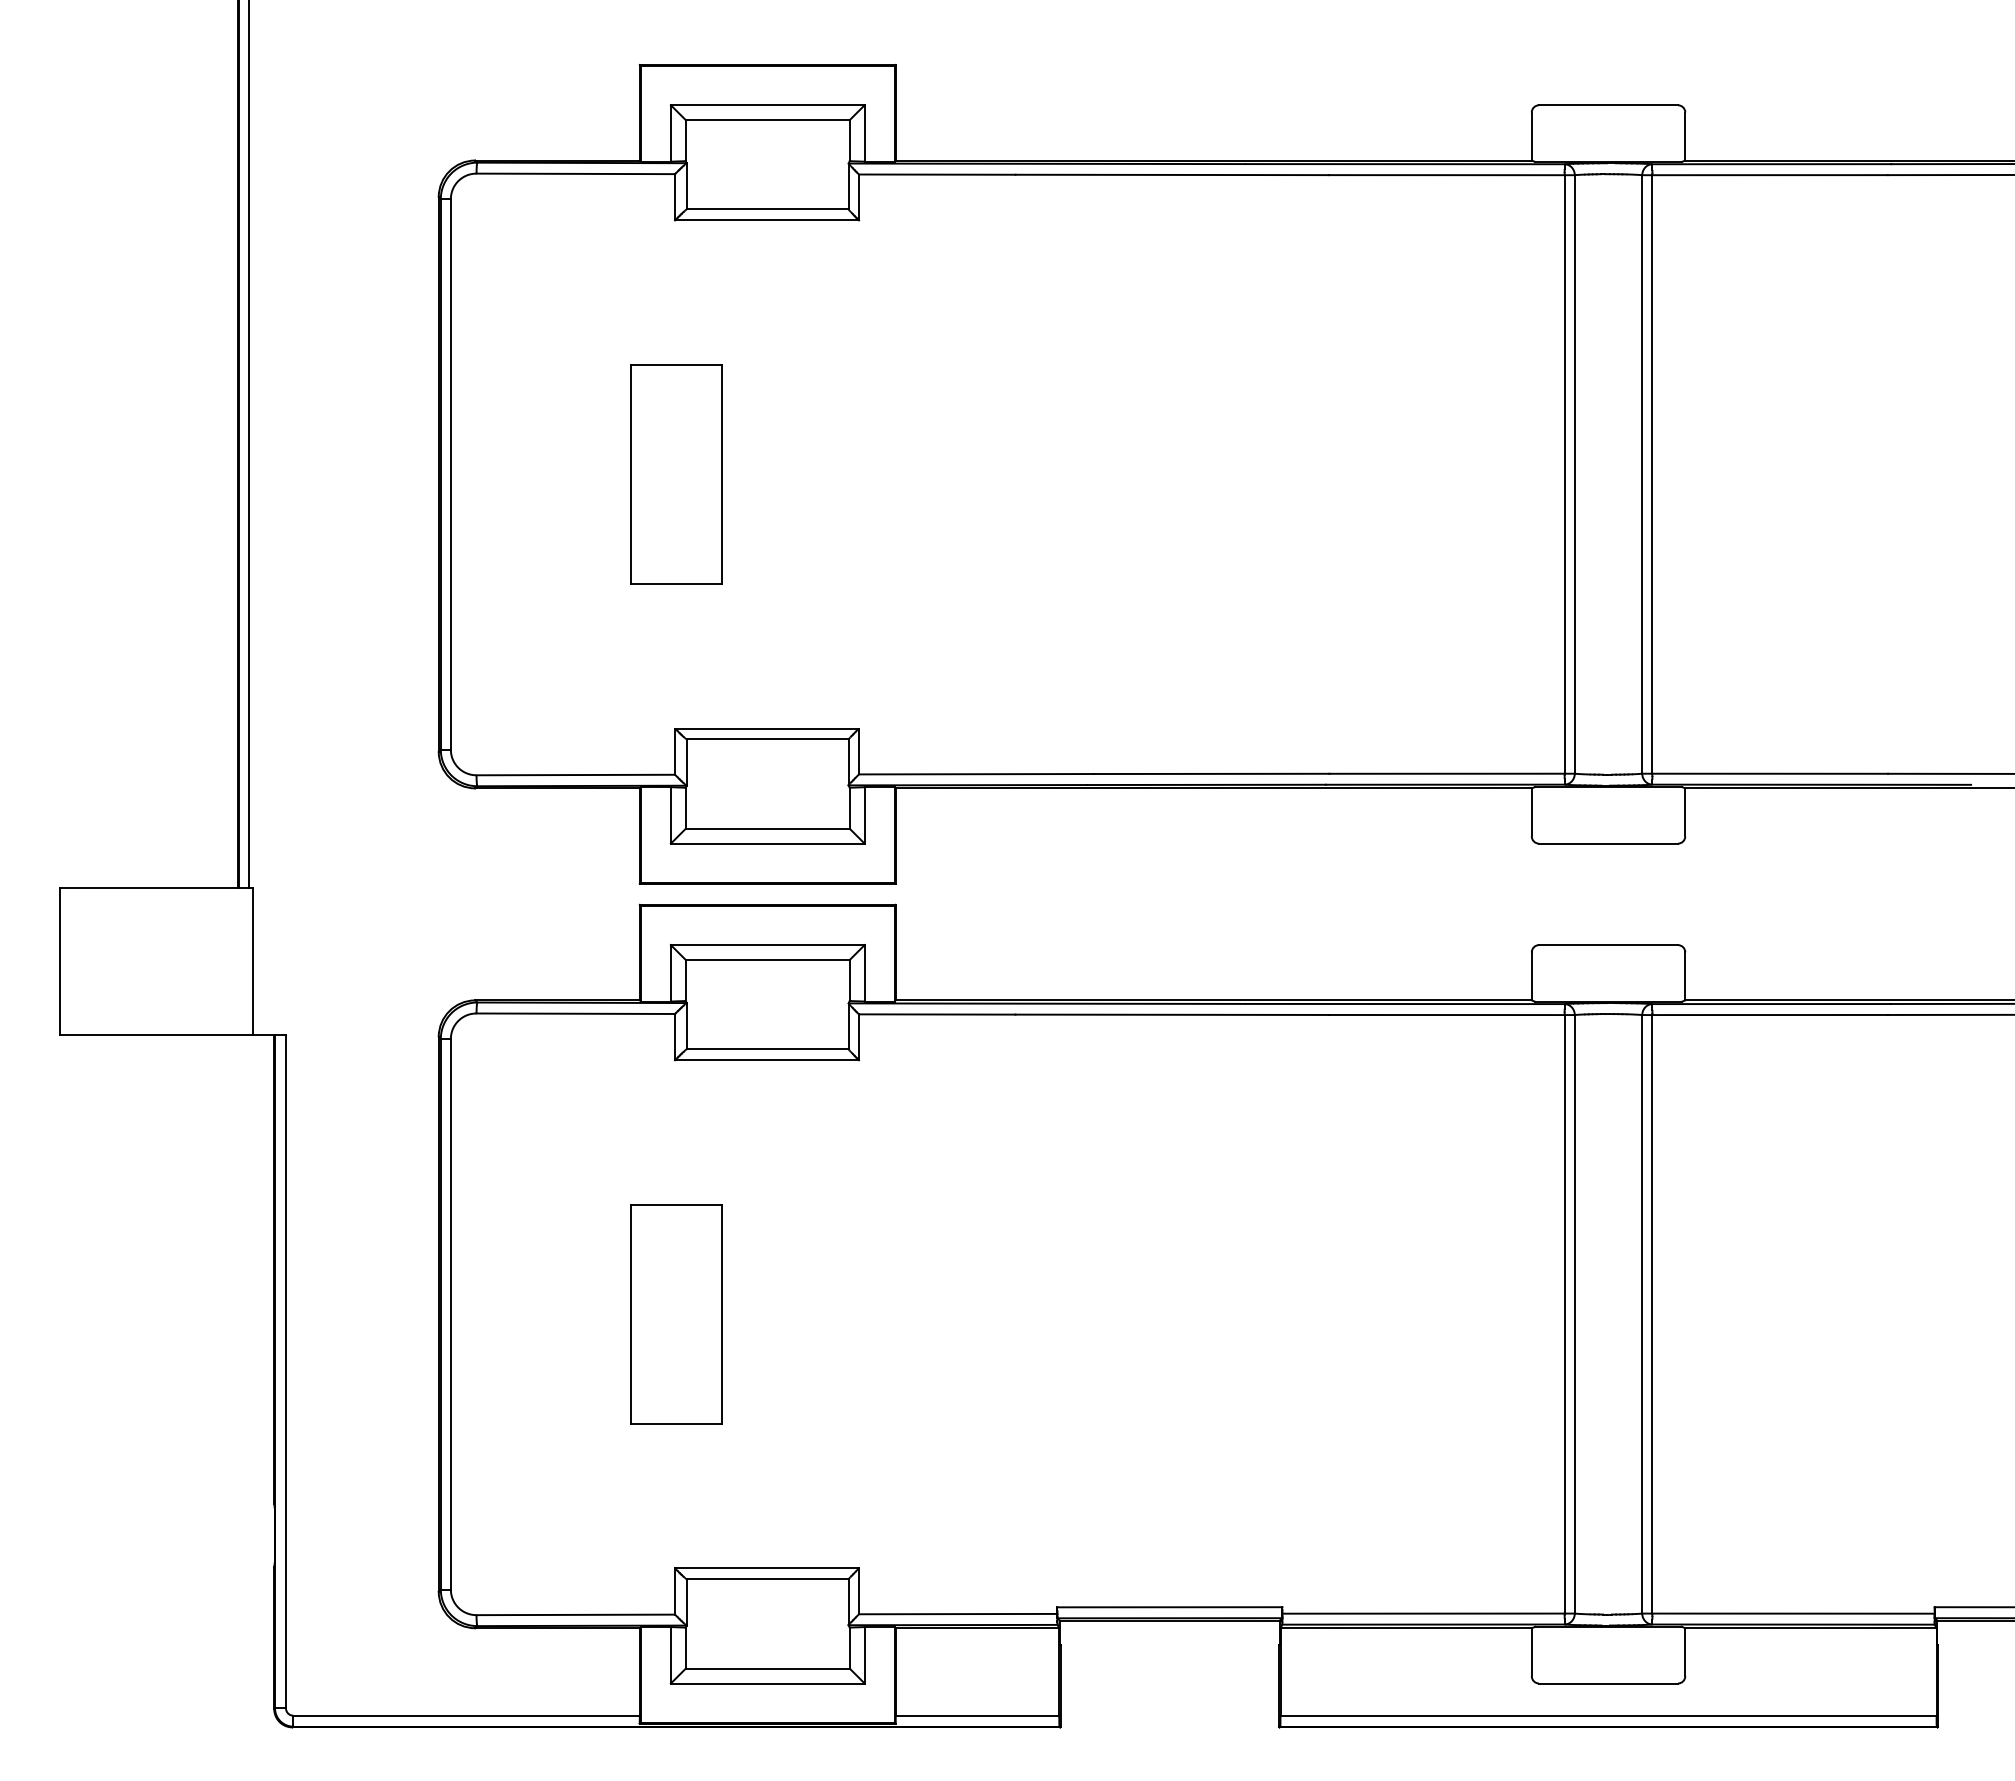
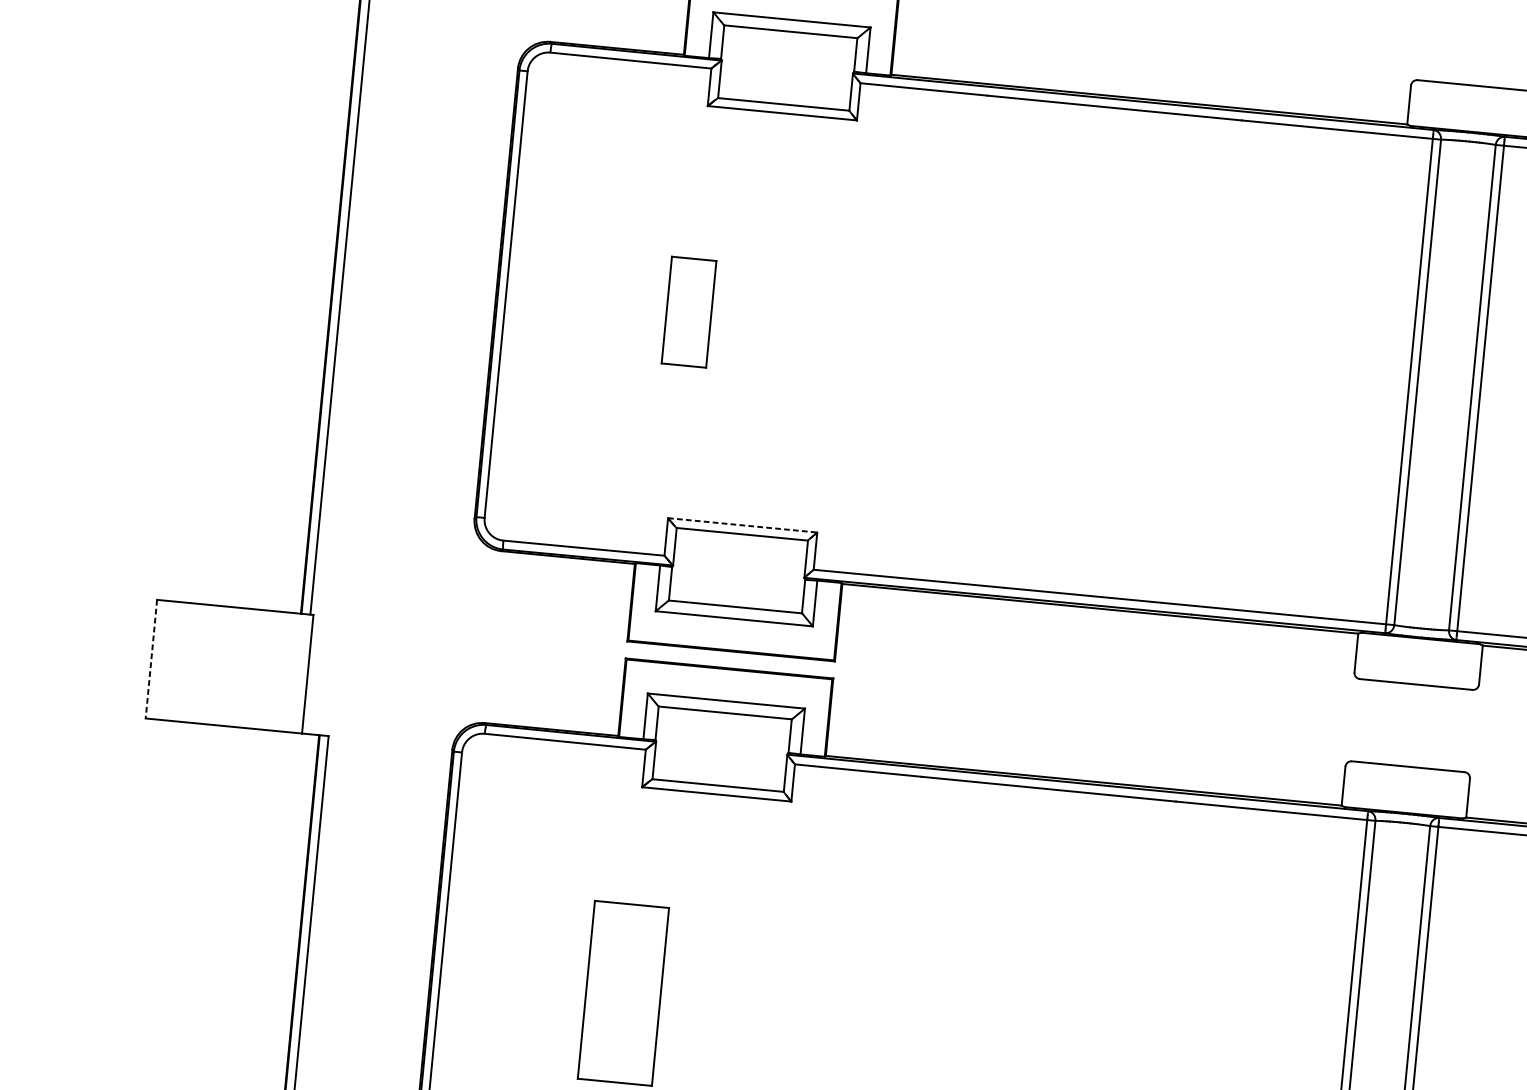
part: (676, 474) -> (689, 312), size x0.6
line: (767, 728) -> (743, 525), solid -> dashed
line: (60, 962) -> (151, 659), solid -> dashed

